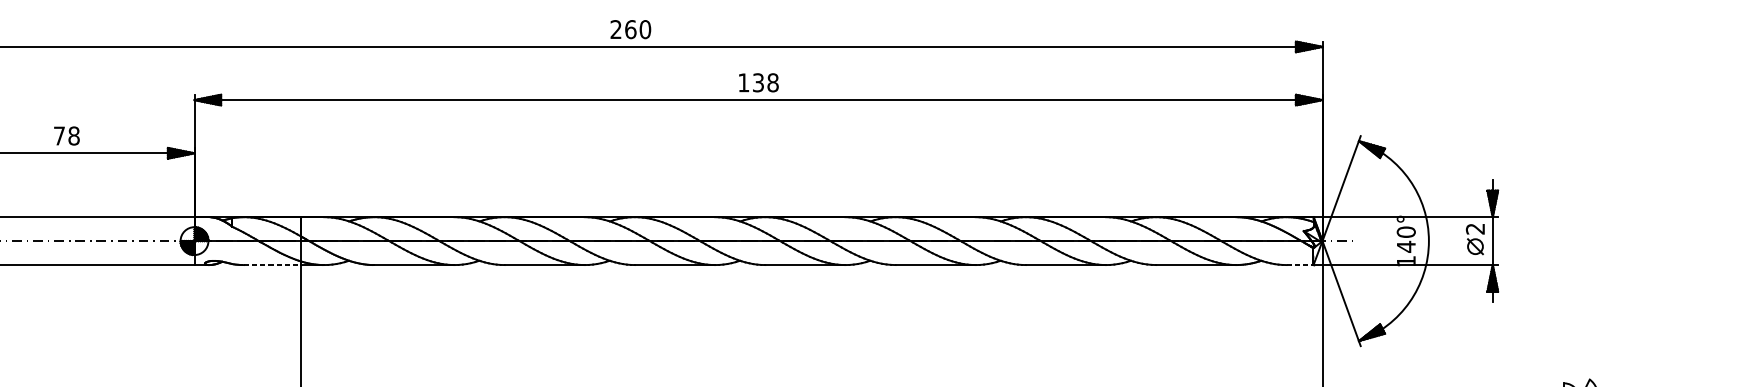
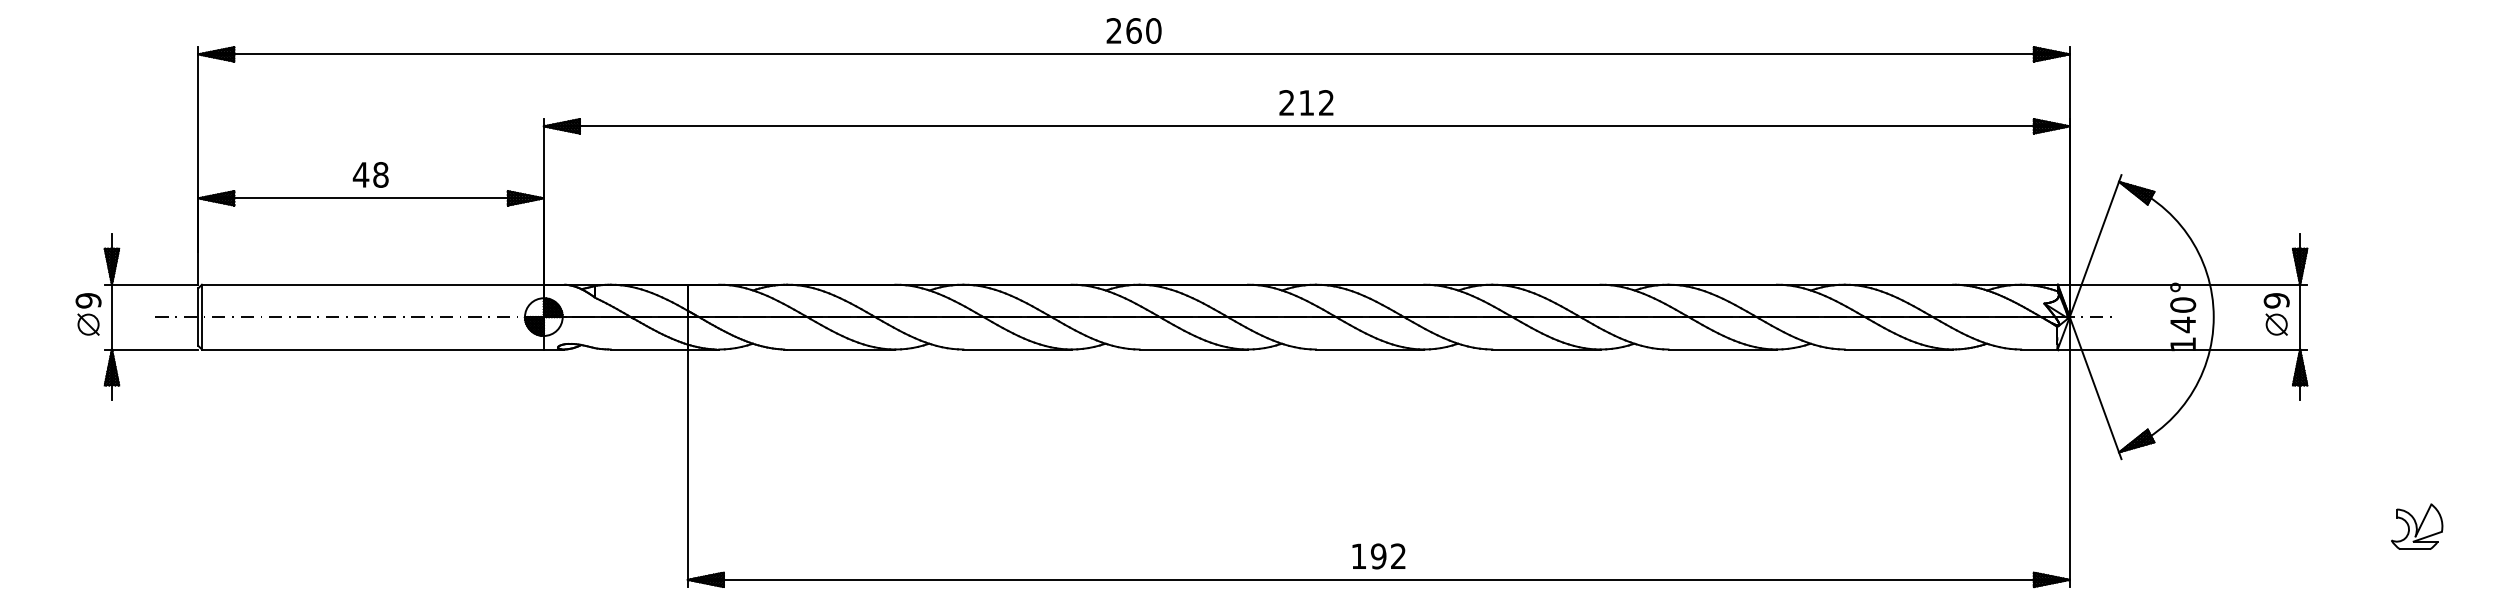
text: (758, 82) -> (1306, 102), 138 -> 212
text: (59, 135) -> (360, 174), 78 -> 48
text: (1475, 228) -> (2276, 300), 2 -> 9
line: (272, 265) -> (649, 349), dashed -> solid
line: (1300, 265) -> (2039, 349), dashed -> solid

